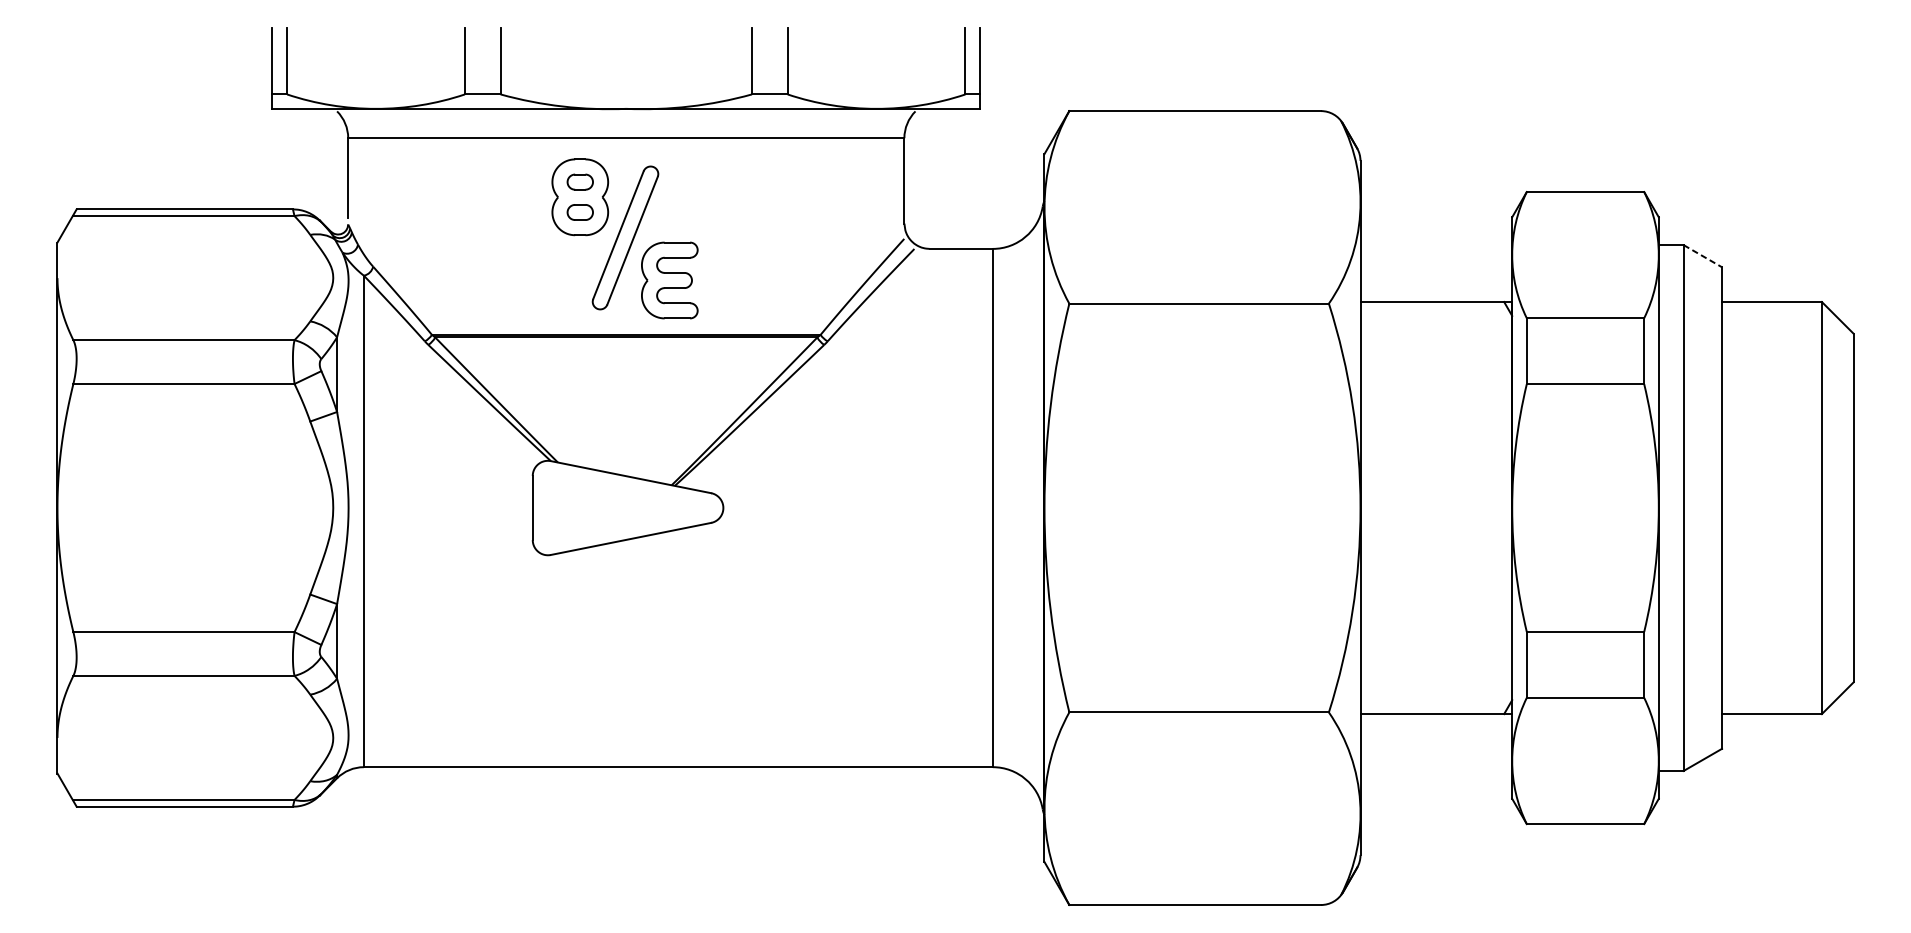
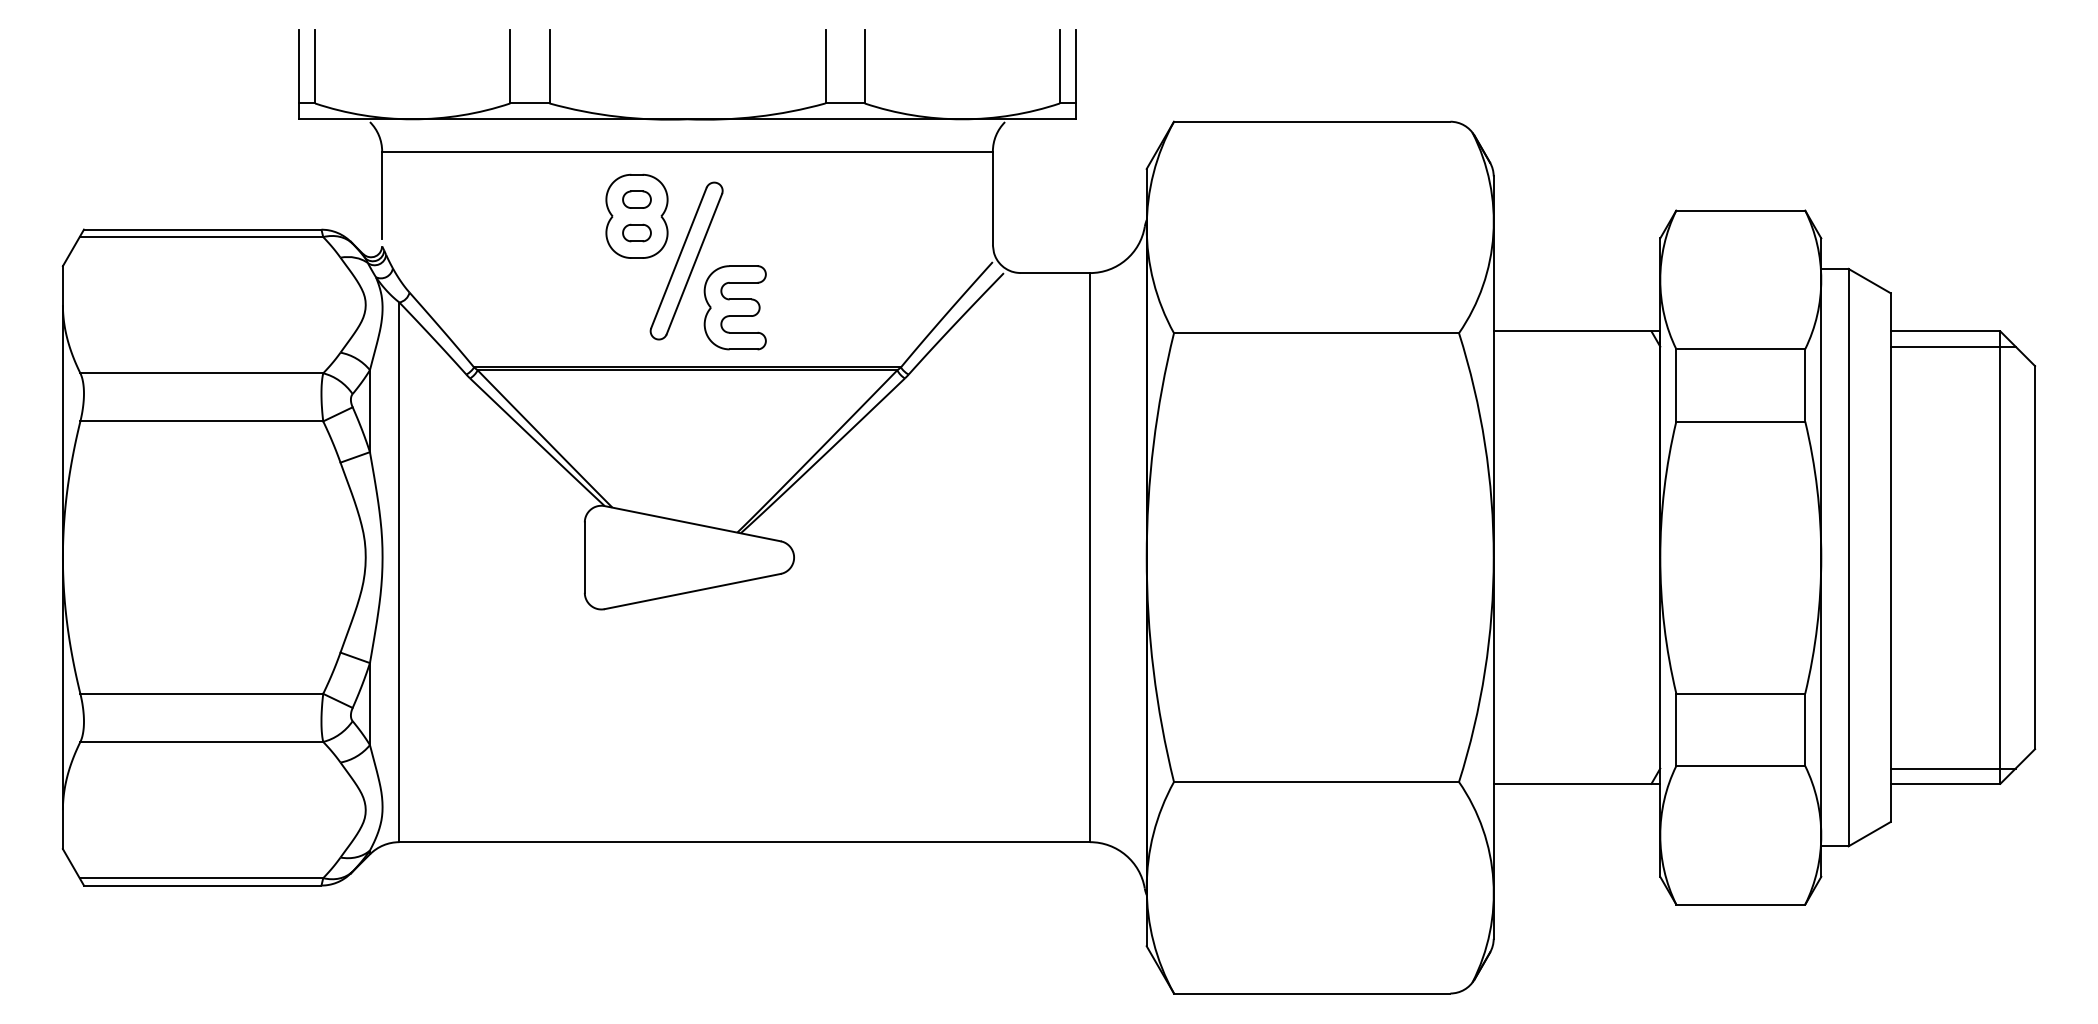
line: (1703, 256) -> (1870, 281), dashed -> solid
line: (1778, 315) -> (1952, 346), added
line: (1778, 700) -> (1952, 768), added

